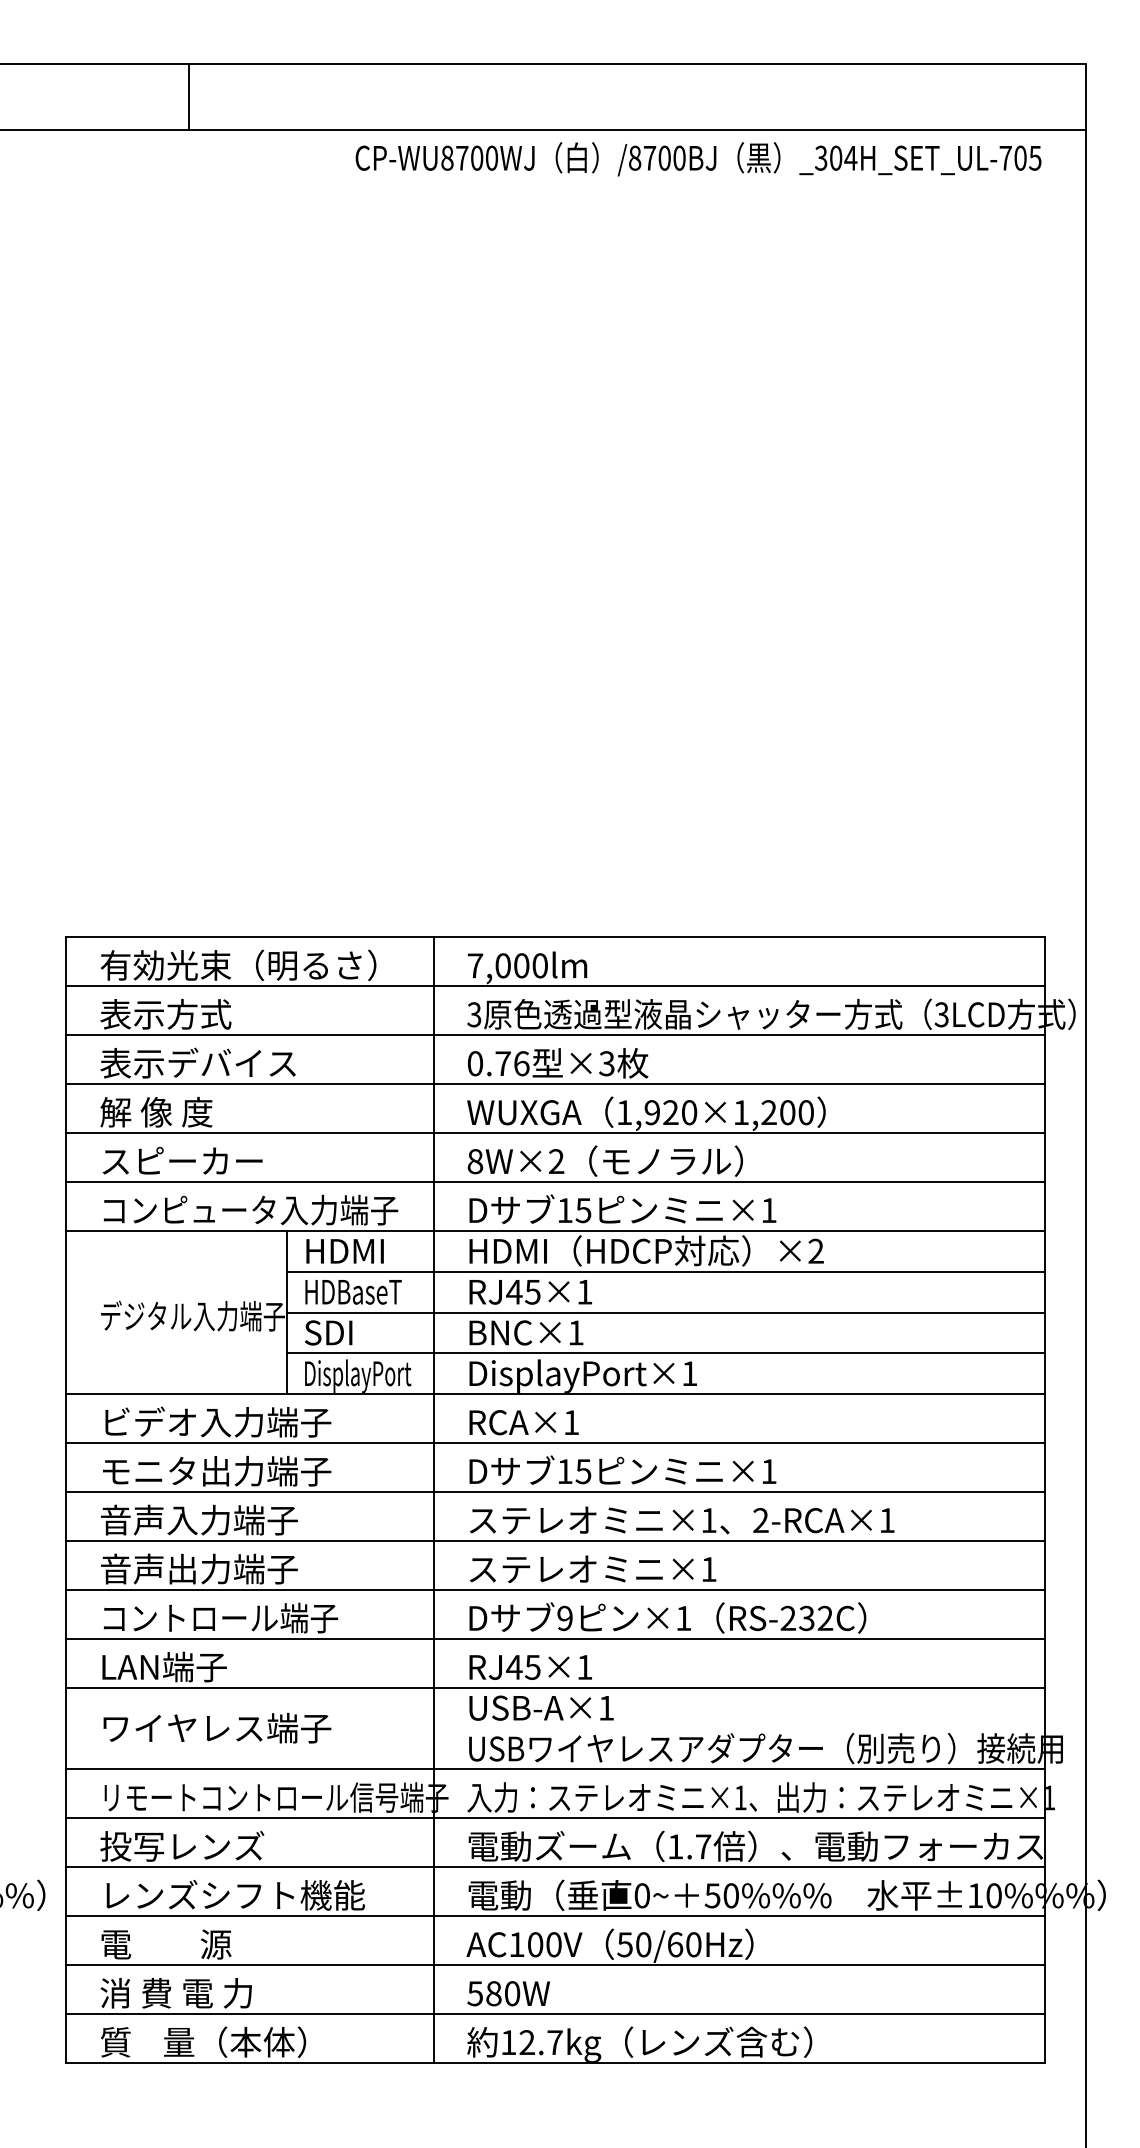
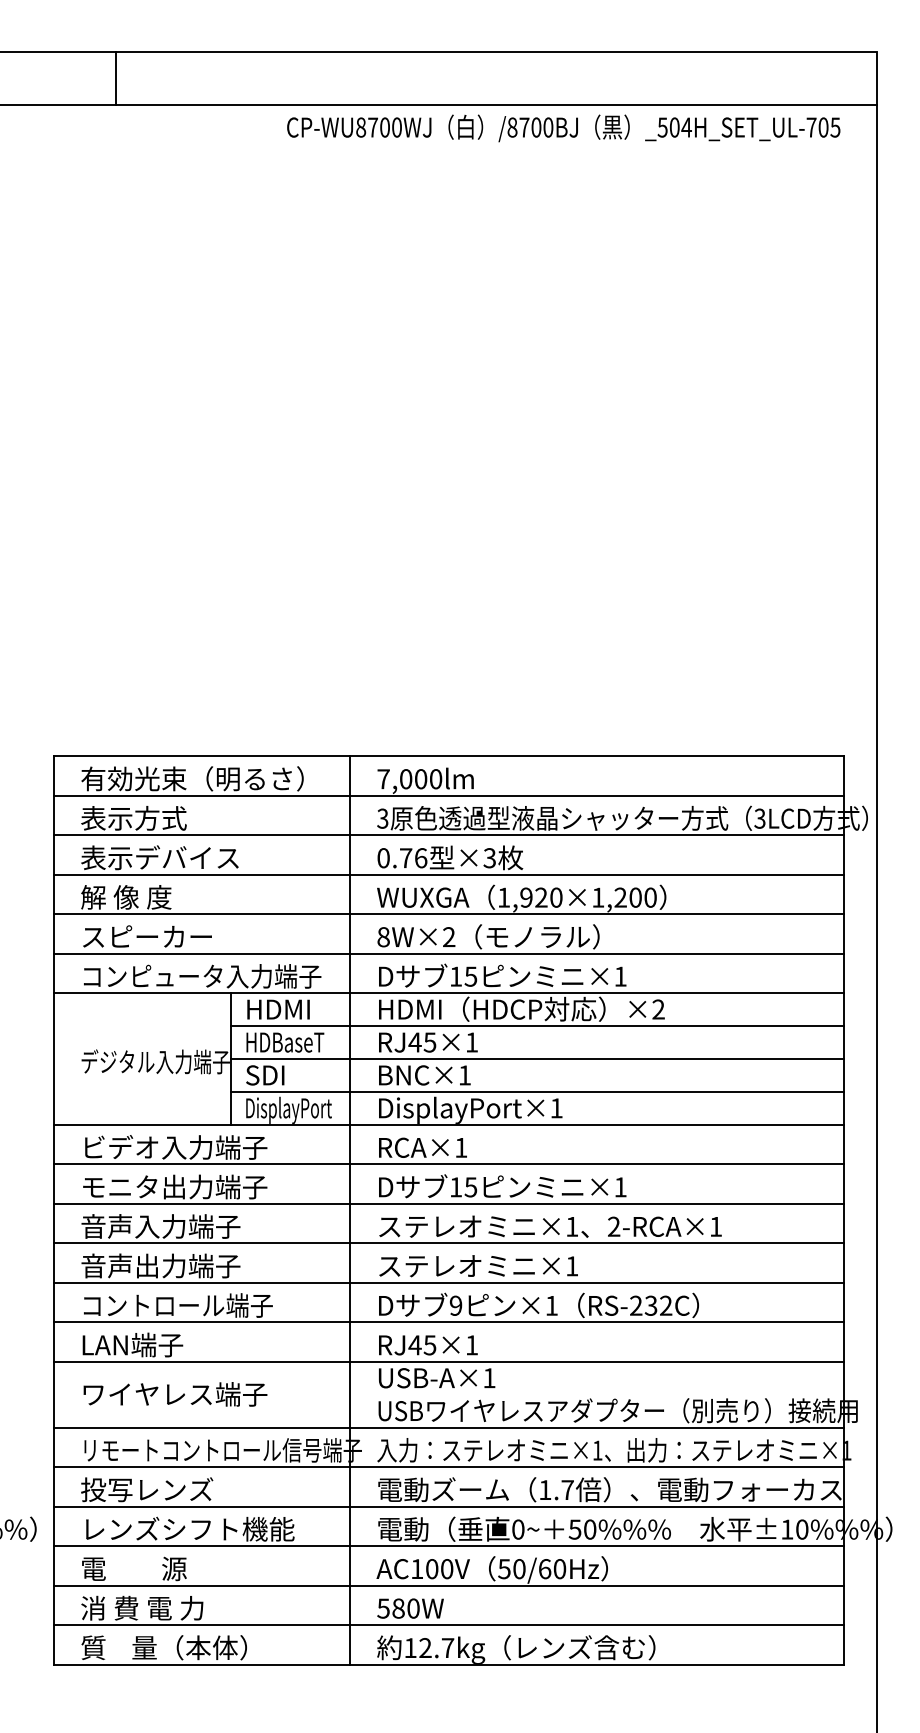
line: (188, 96) -> (115, 77), moved
text: (821, 157) -> (662, 126), _304H_SET_UL-705 -> _504H_SET_UL-705

